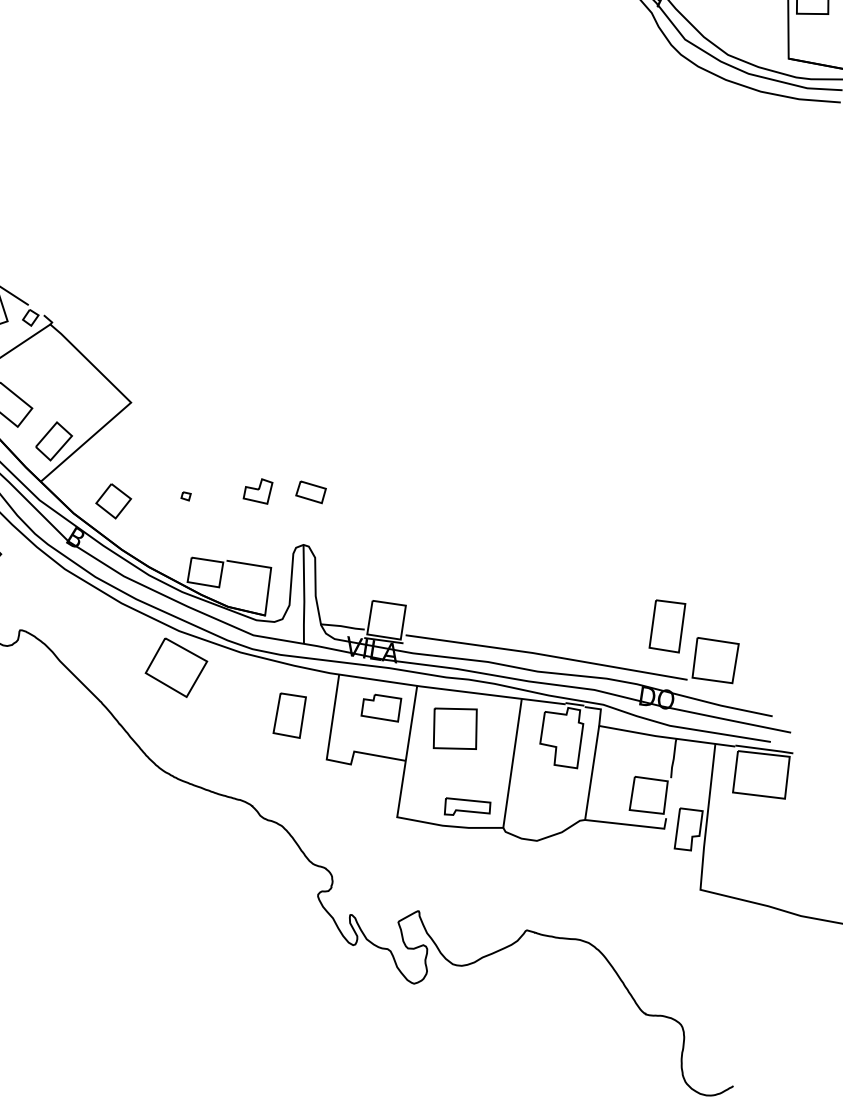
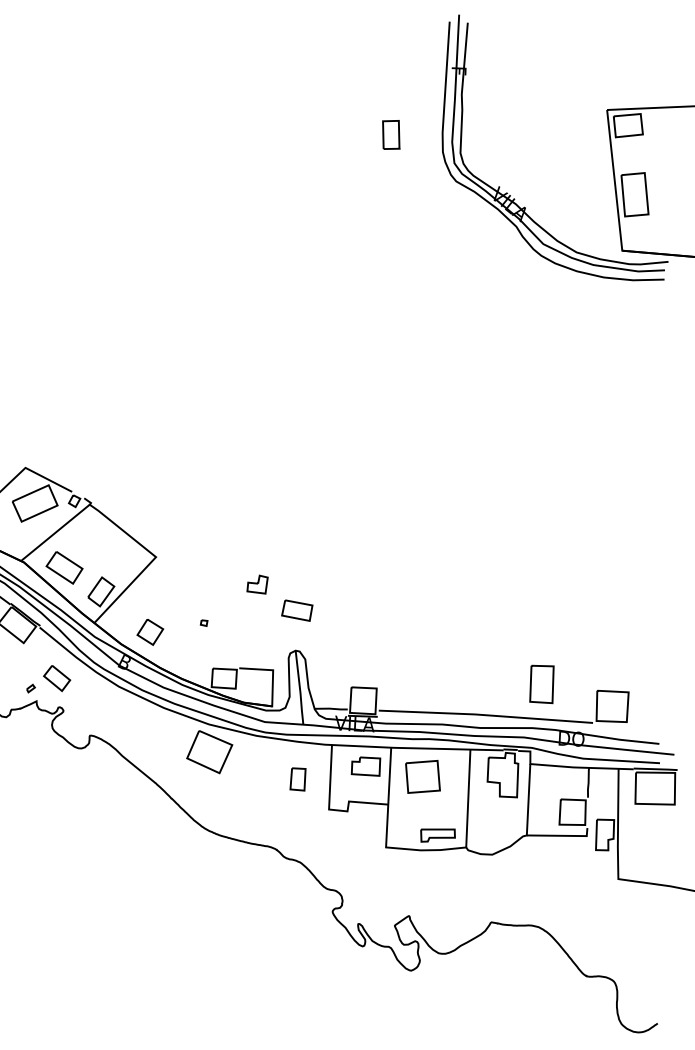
part: (257, 490) -> (257, 584), moved
part: (311, 491) -> (297, 610), size x1.4
part: (666, 626) -> (541, 684), moved
part: (288, 715) -> (297, 779), size x0.7

